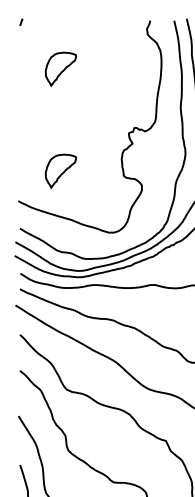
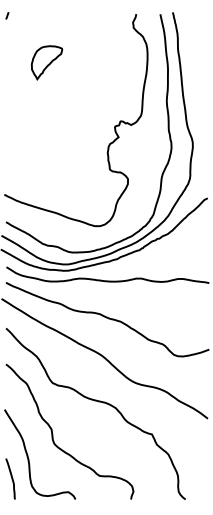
part: (61, 170) -> (47, 164), removed

